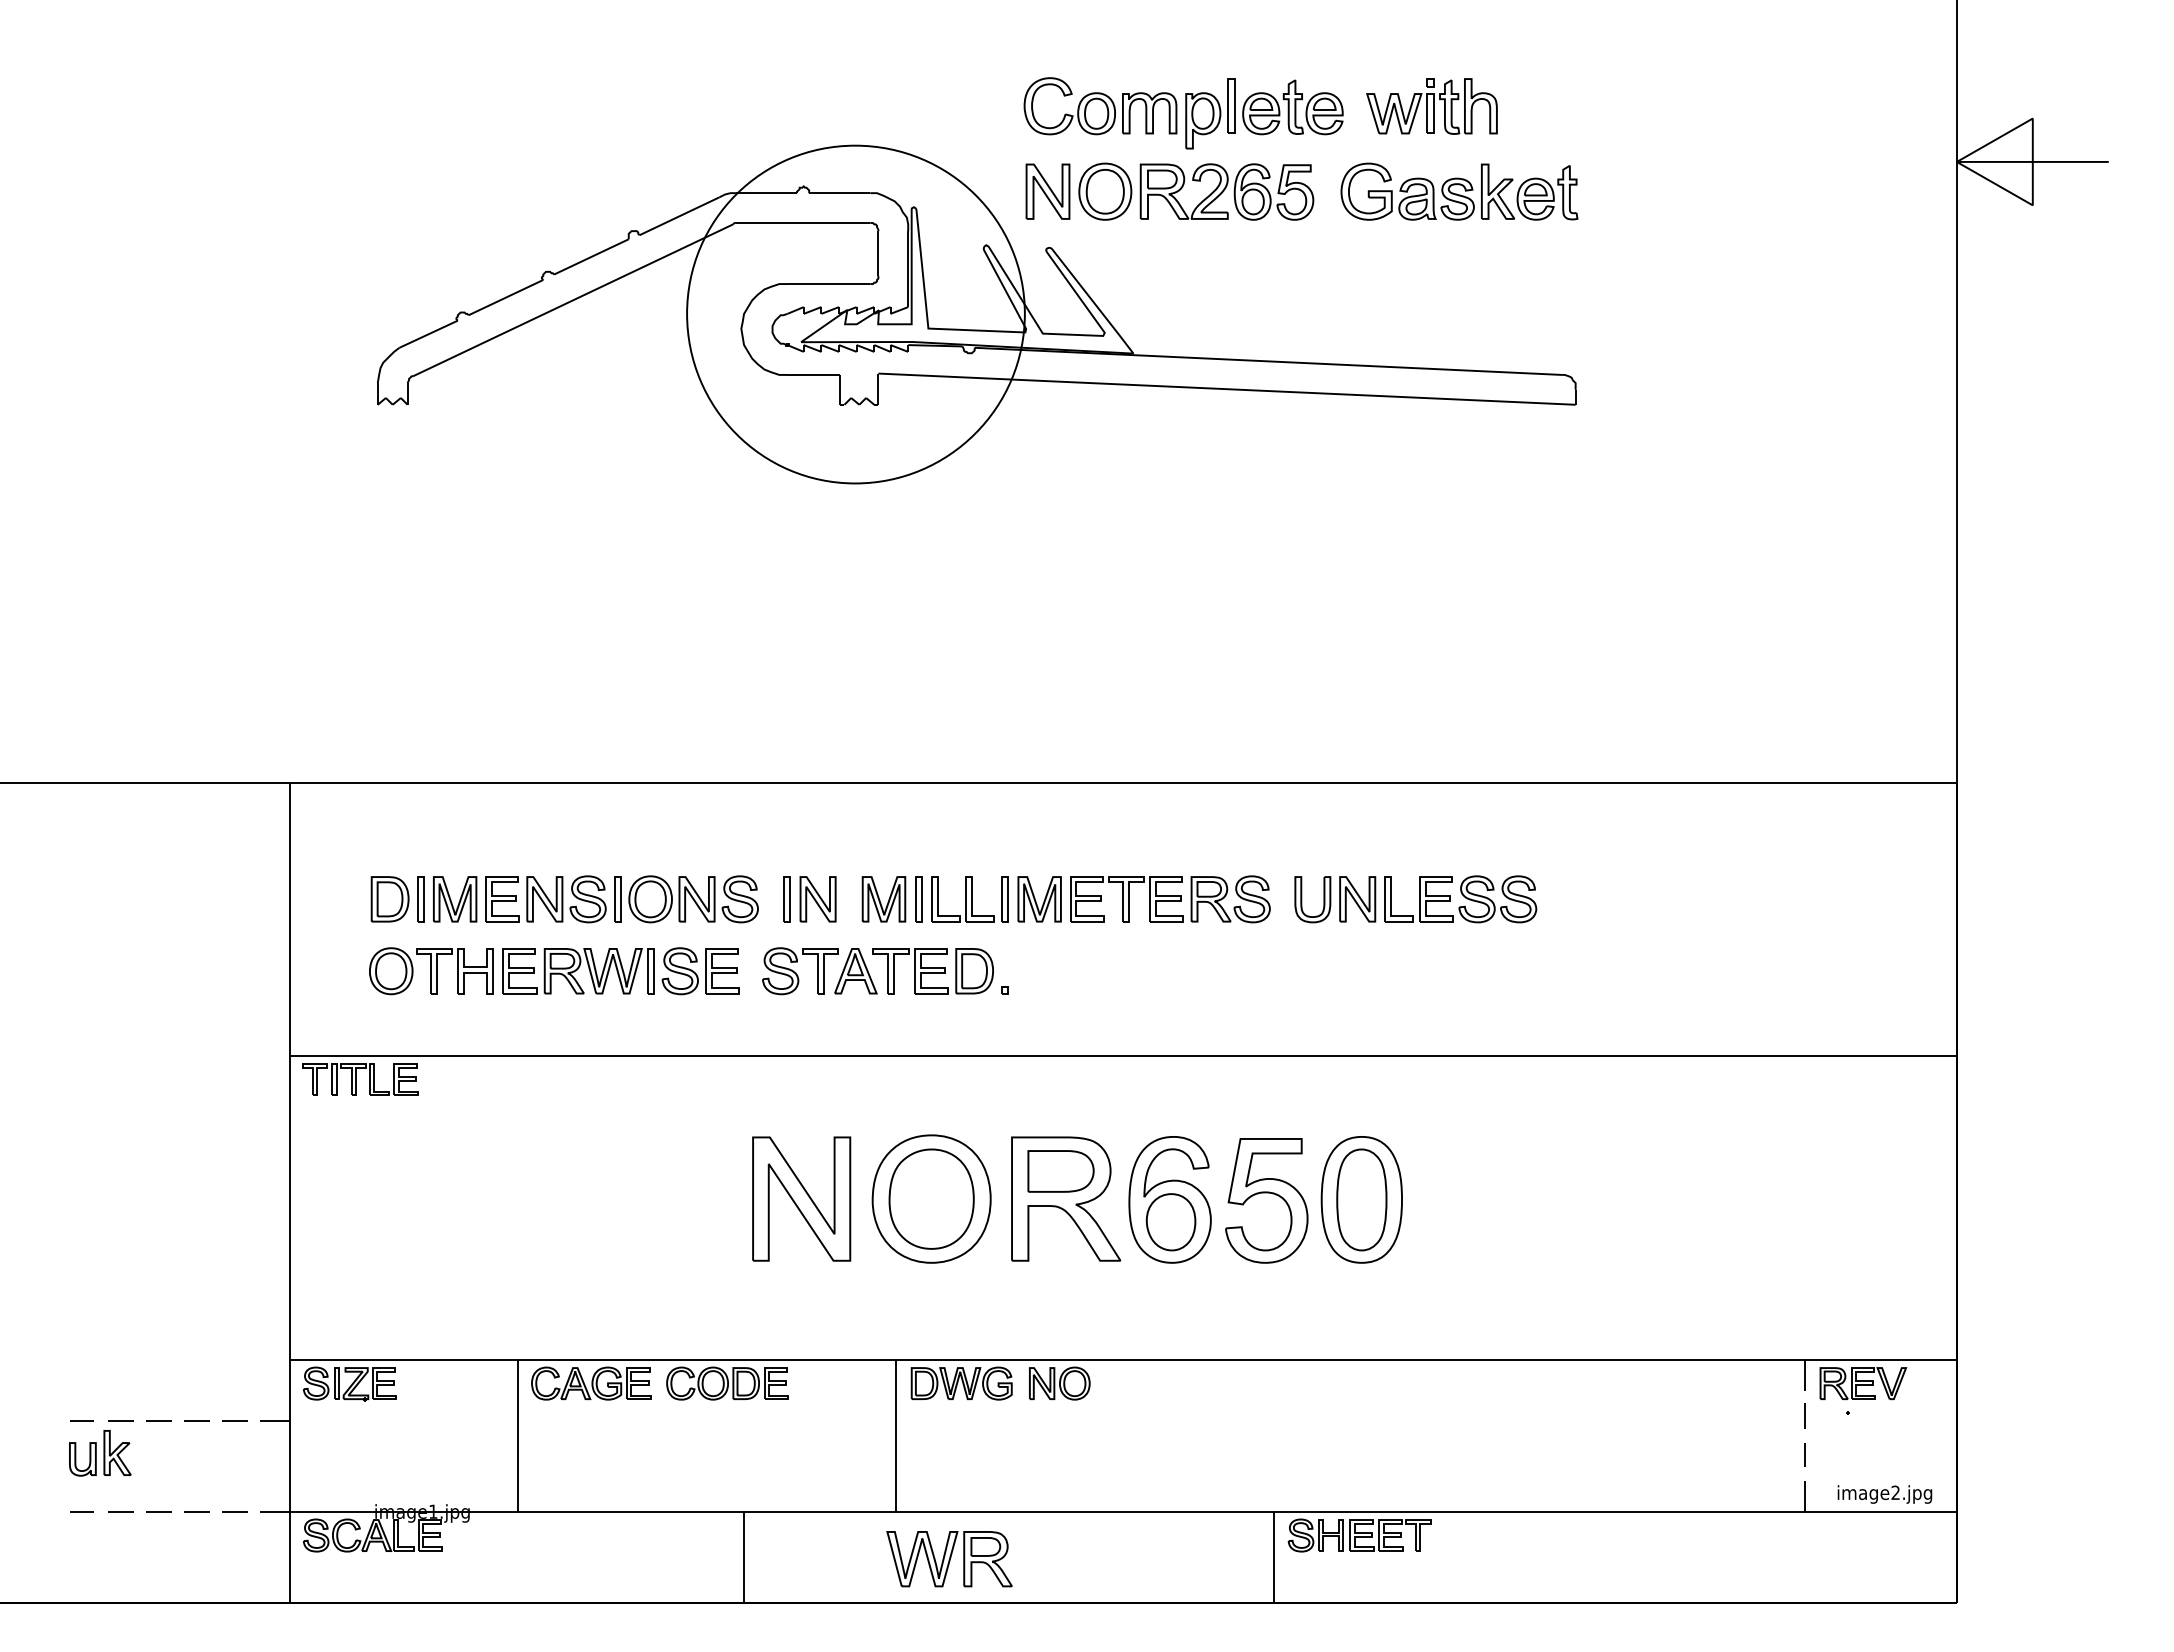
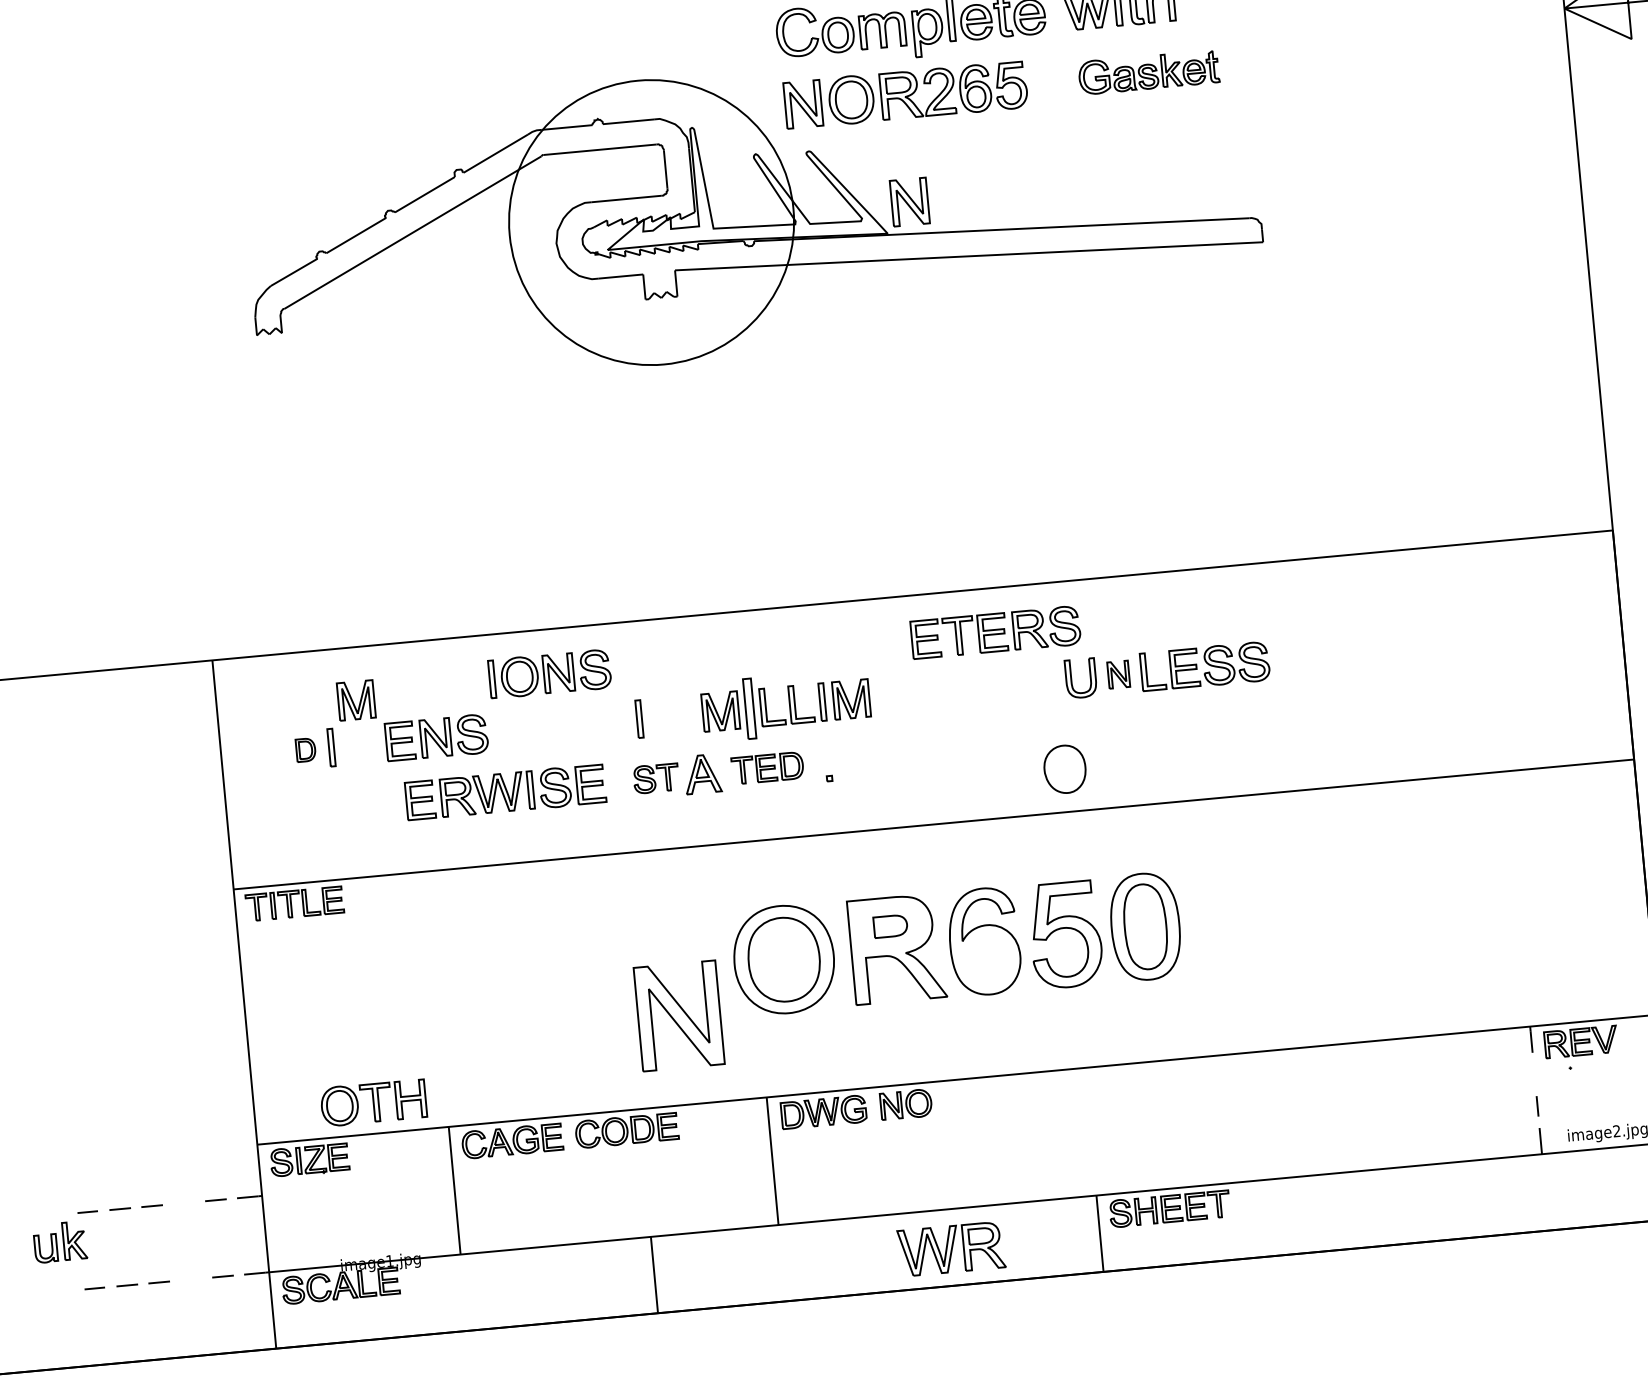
part: (1459, 191) -> (1149, 72), size x0.7
part: (1162, 318) -> (909, 201), added
part: (389, 899) -> (305, 750), size x0.6
part: (455, 899) -> (356, 700), moved
part: (686, 899) -> (549, 674), moved
part: (817, 899) -> (664, 716), removed
part: (918, 899) -> (749, 709), size x1.6
part: (1170, 899) -> (995, 632), moved
part: (1357, 899) -> (1118, 674), size x0.7
part: (431, 971) -> (373, 1103), moved
part: (800, 971) -> (656, 778), size x0.7
part: (932, 971) -> (767, 768), size x0.7
part: (1060, 1171) -> (890, 926), size x0.6
part: (801, 1198) -> (679, 1015), moved
part: (1170, 1222) -> (1064, 769), moved
line: (1804, 1415) -> (1534, 1073), removed
line: (196, 1420) -> (183, 1202), removed
part: (100, 1453) -> (60, 1242), moved
line: (196, 1511) -> (190, 1279), removed
part: (949, 1559) -> (951, 1249), moved

